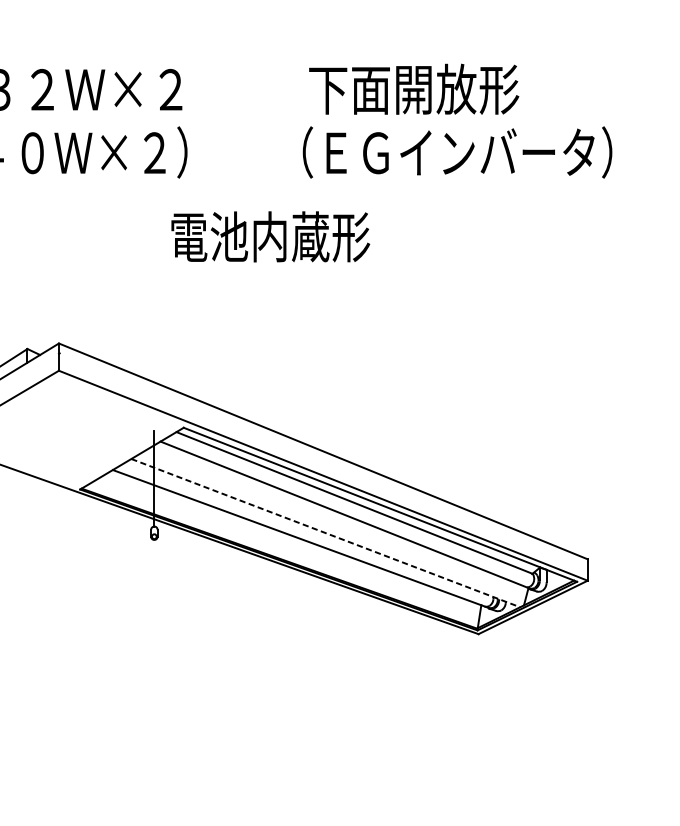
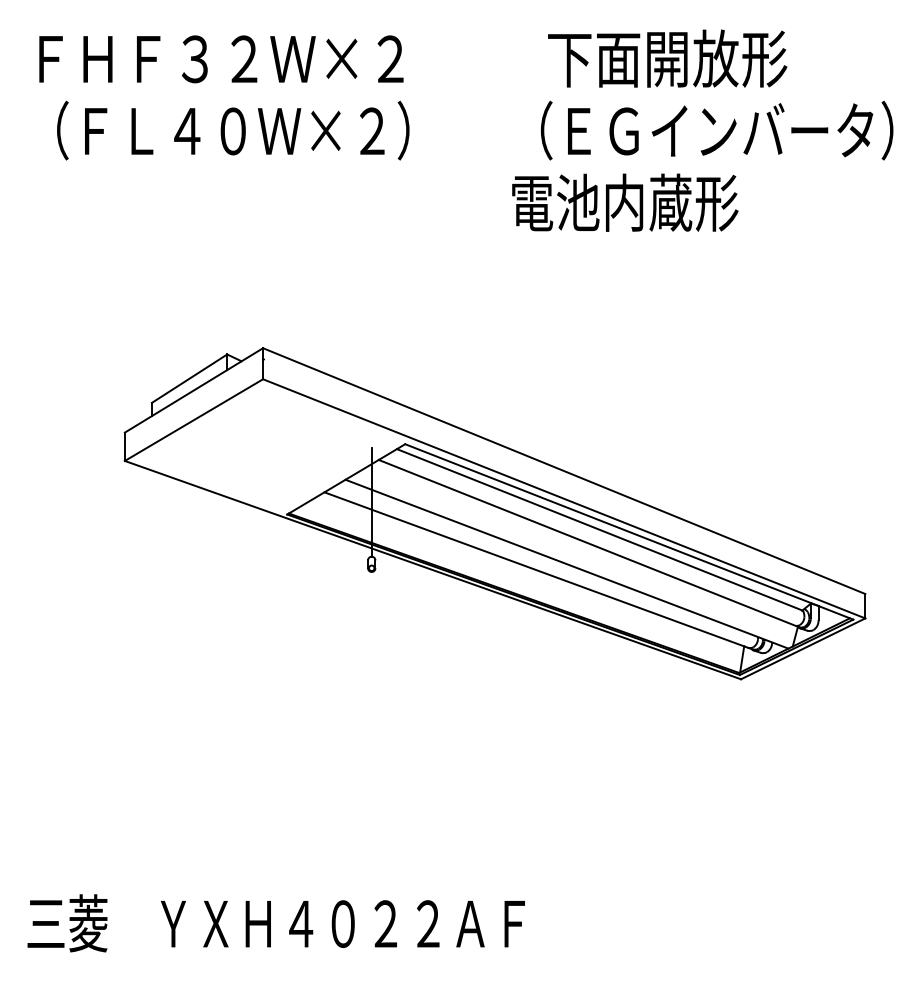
text: (270, 236) -> (625, 202), moved
line: (326, 533) -> (567, 564), dashed -> solid

